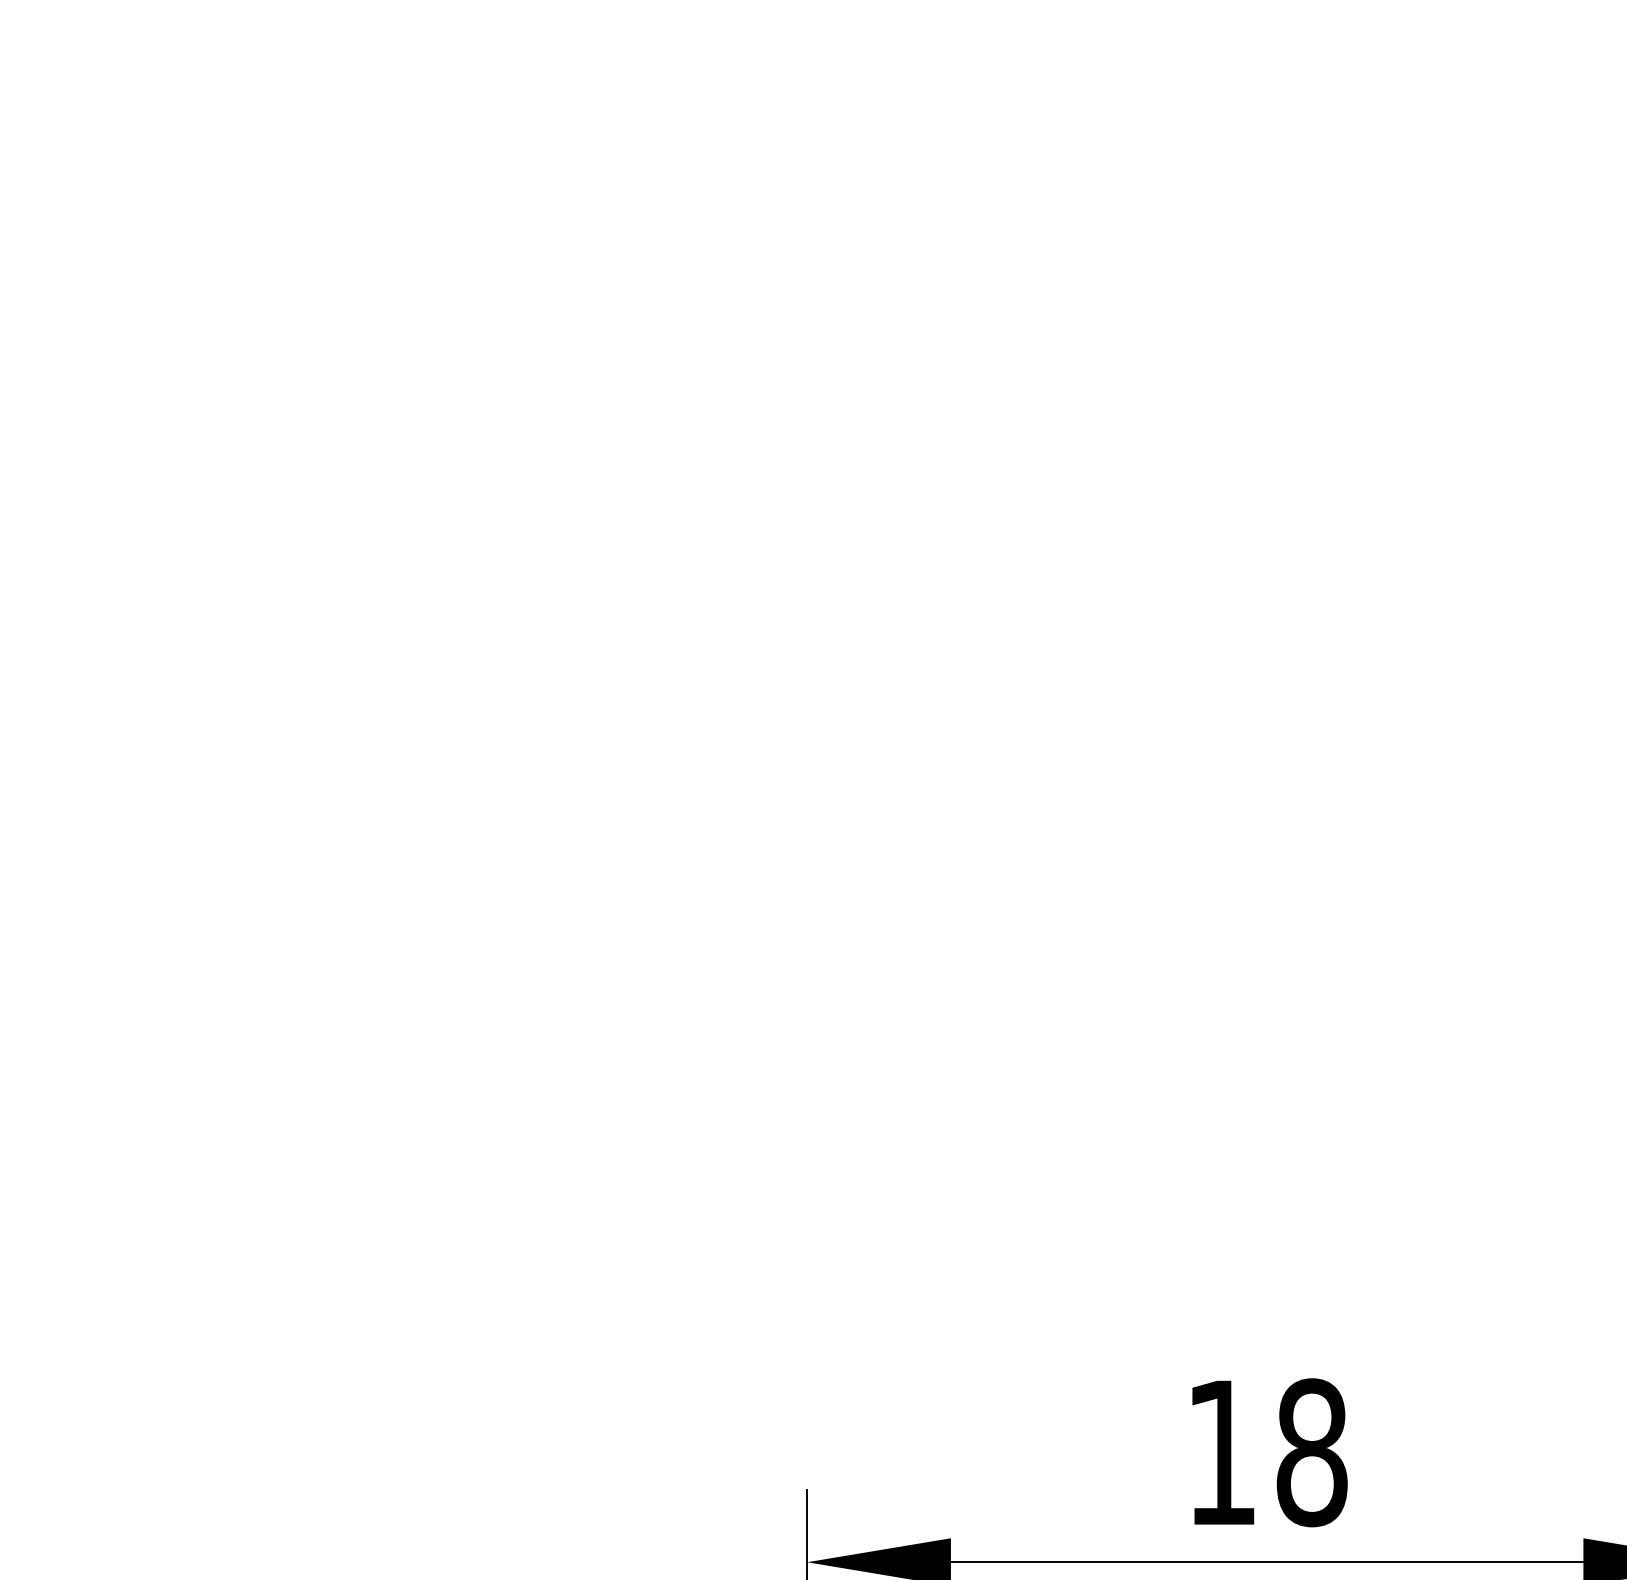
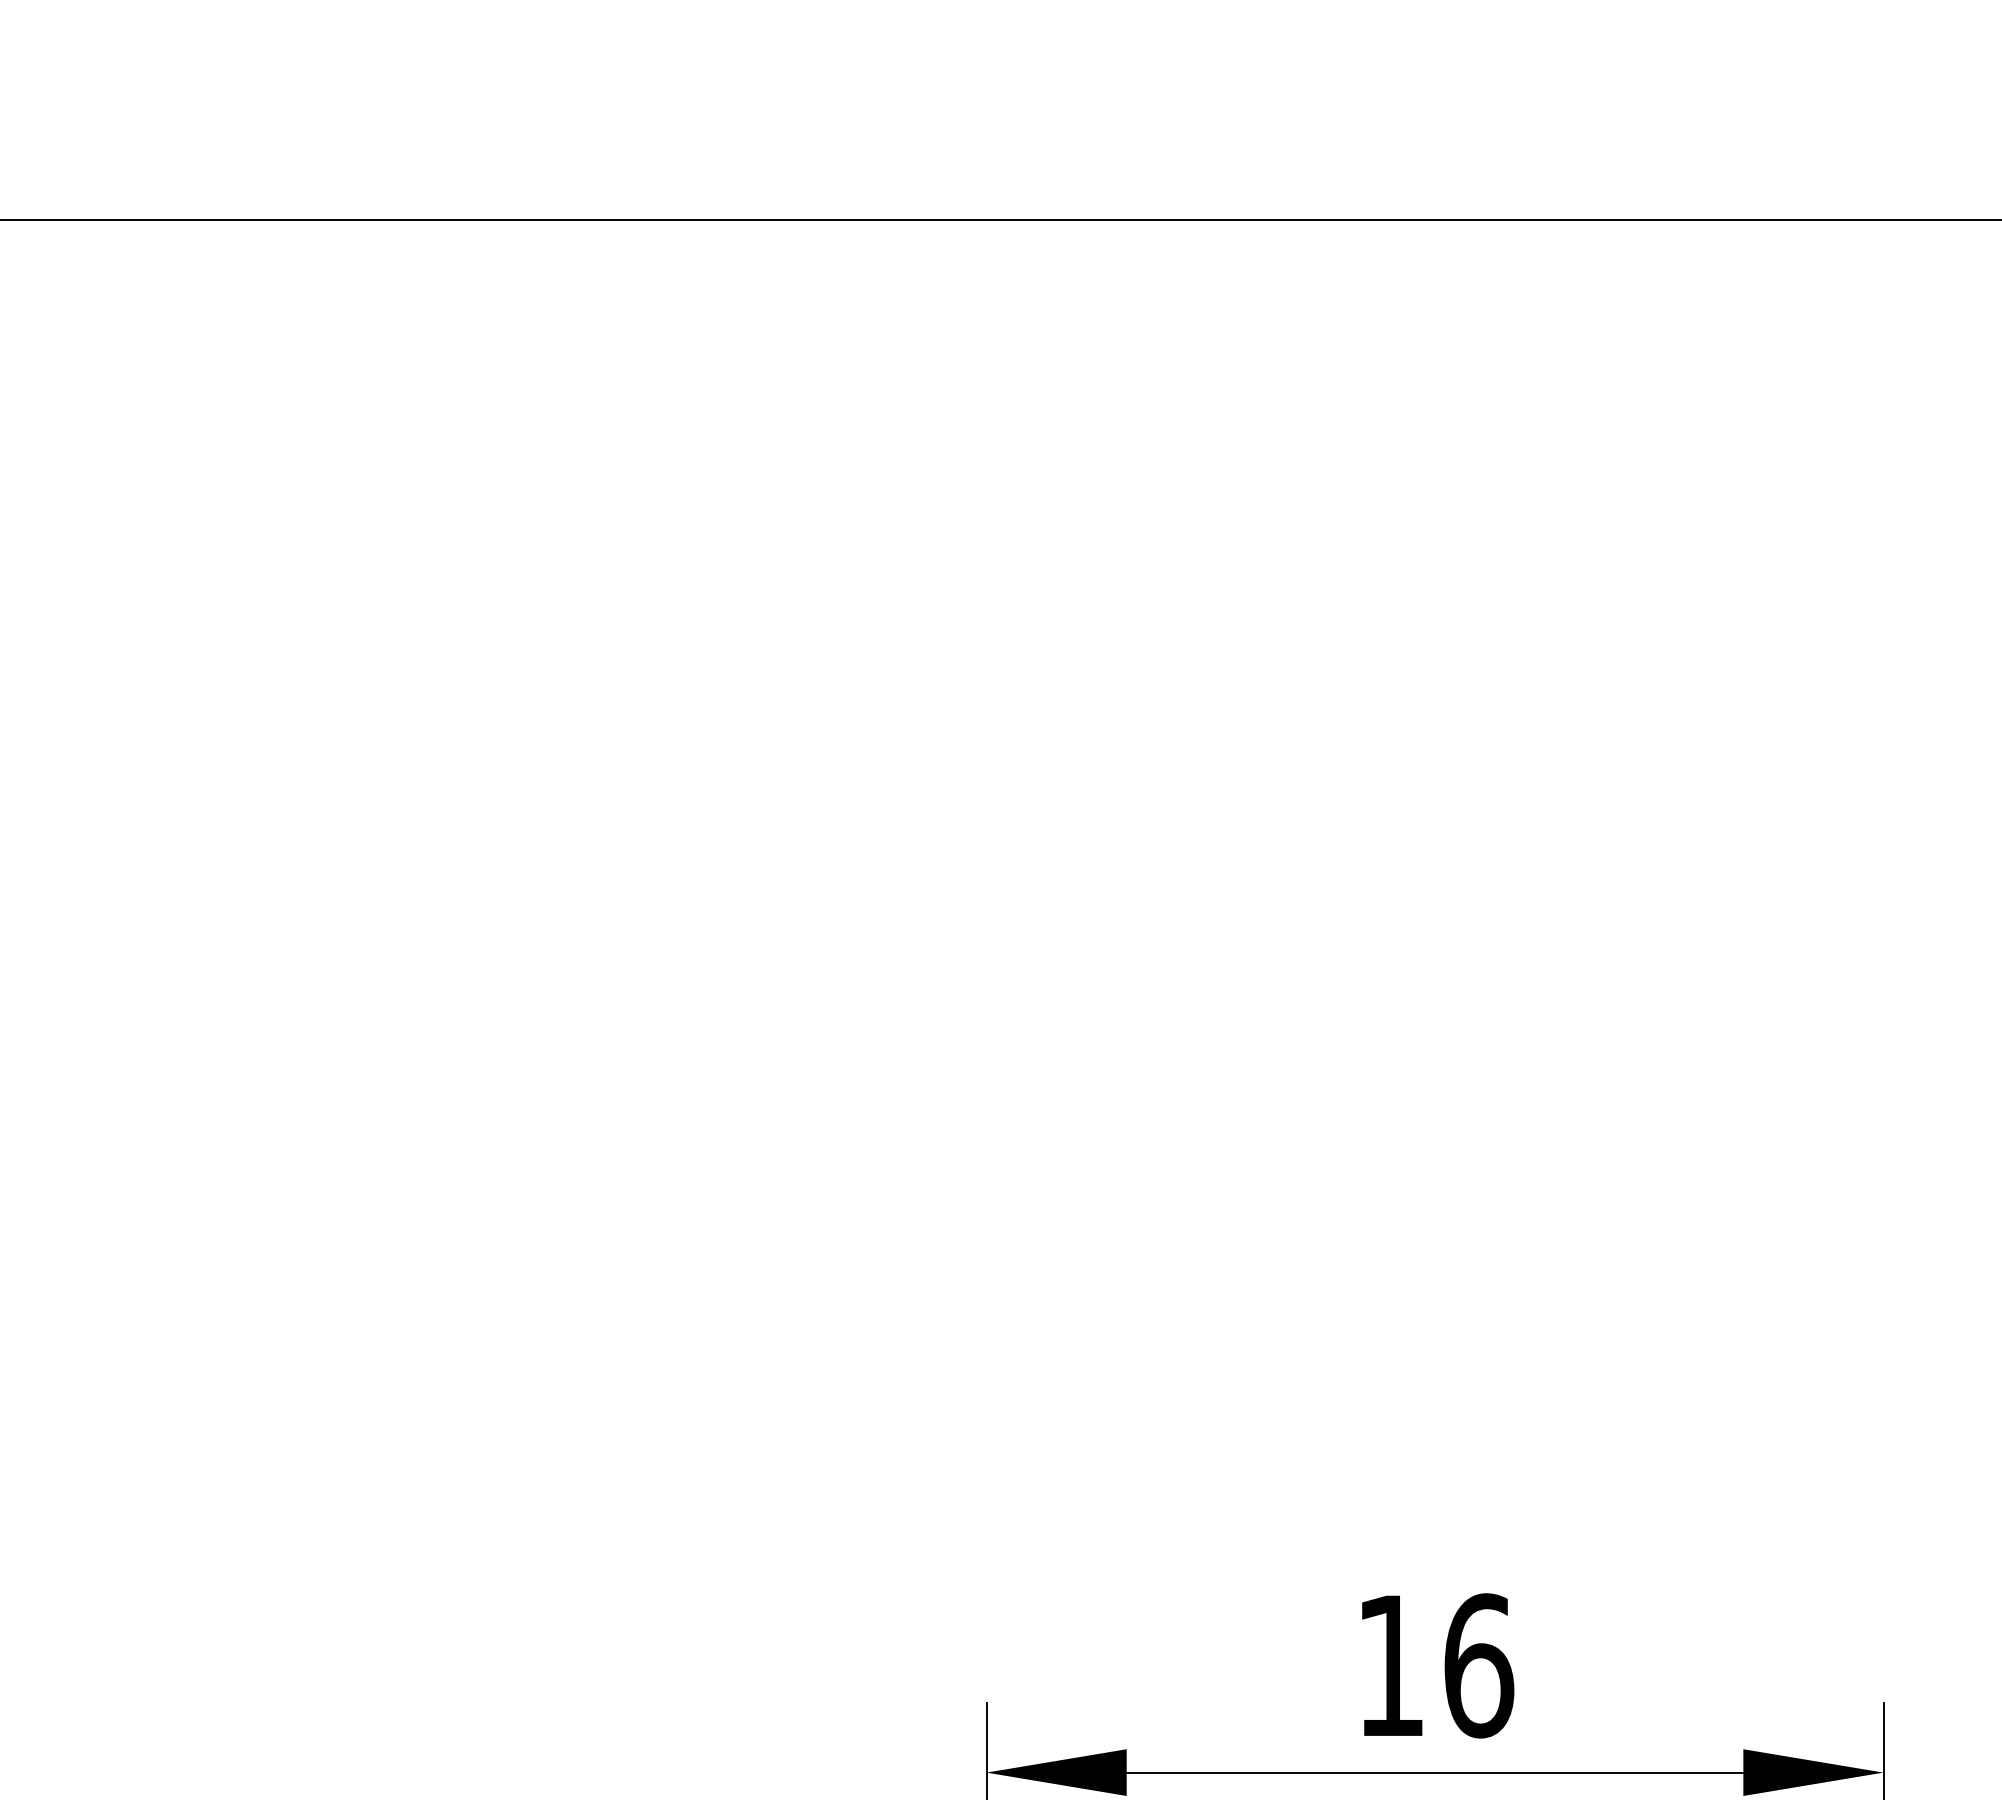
text: (1312, 1452) -> (1479, 1665), 18 -> 16

